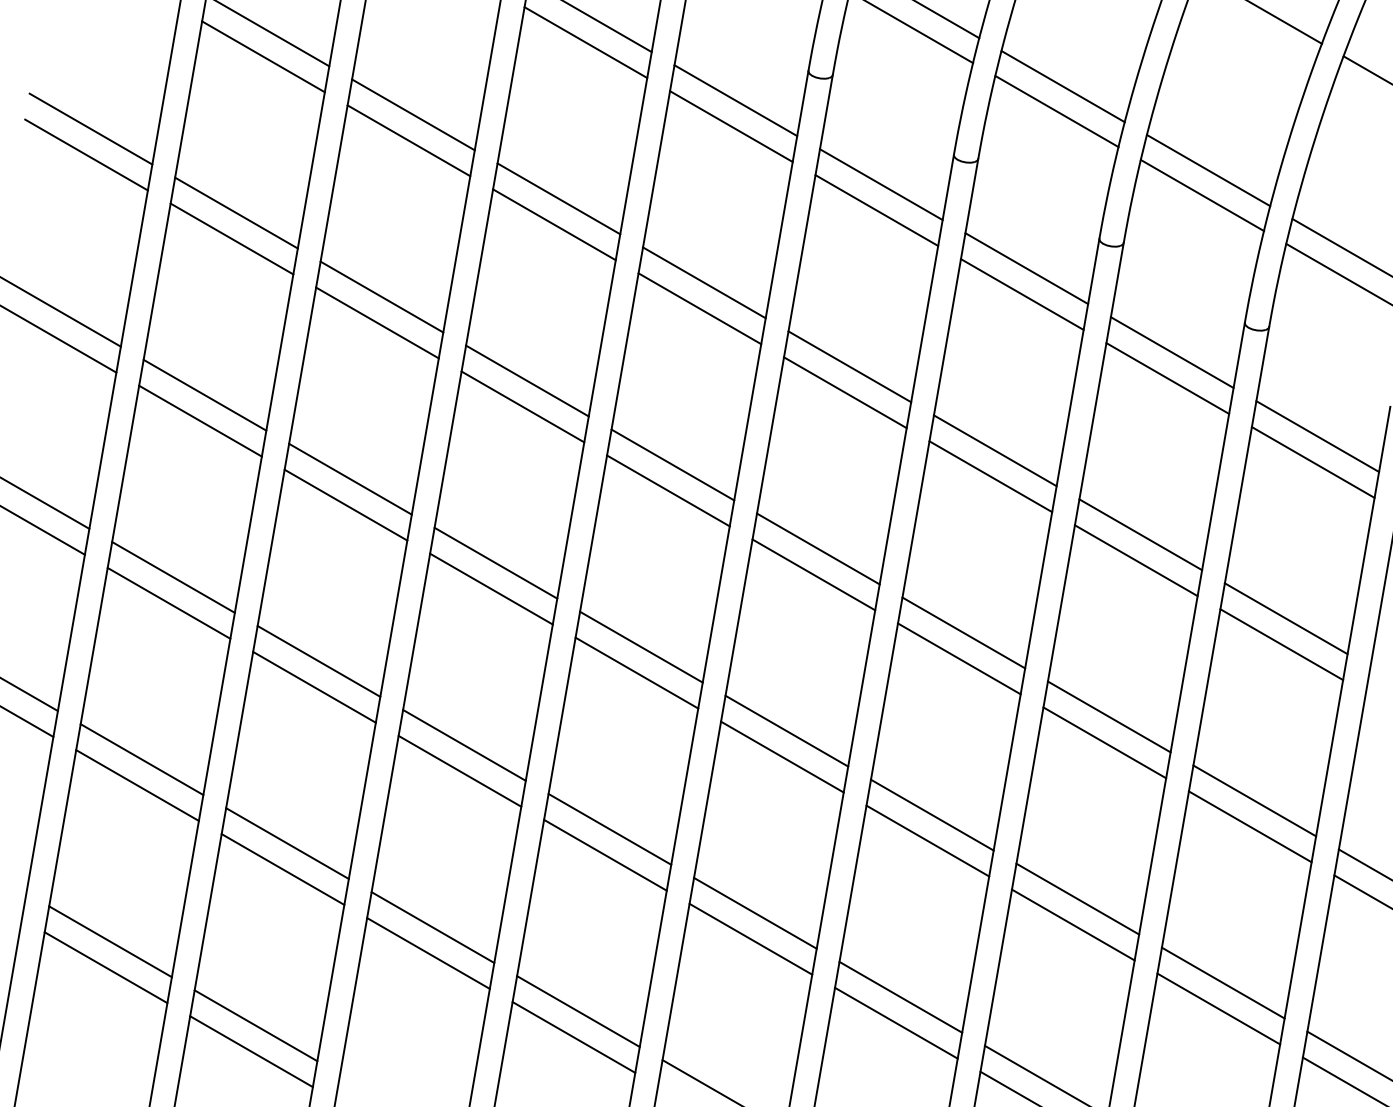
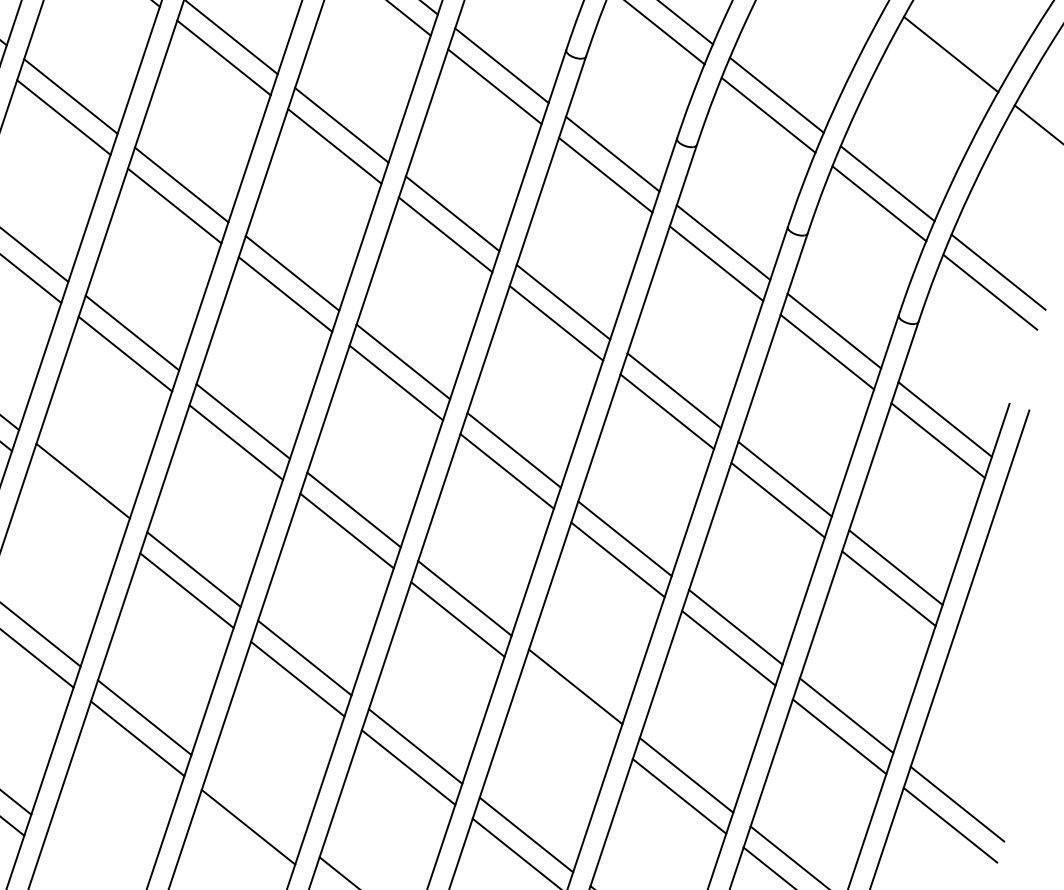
line: (314, 686) -> (76, 501), removed
line: (927, 840) -> (568, 707), removed
line: (578, 1011) -> (255, 806), removed

